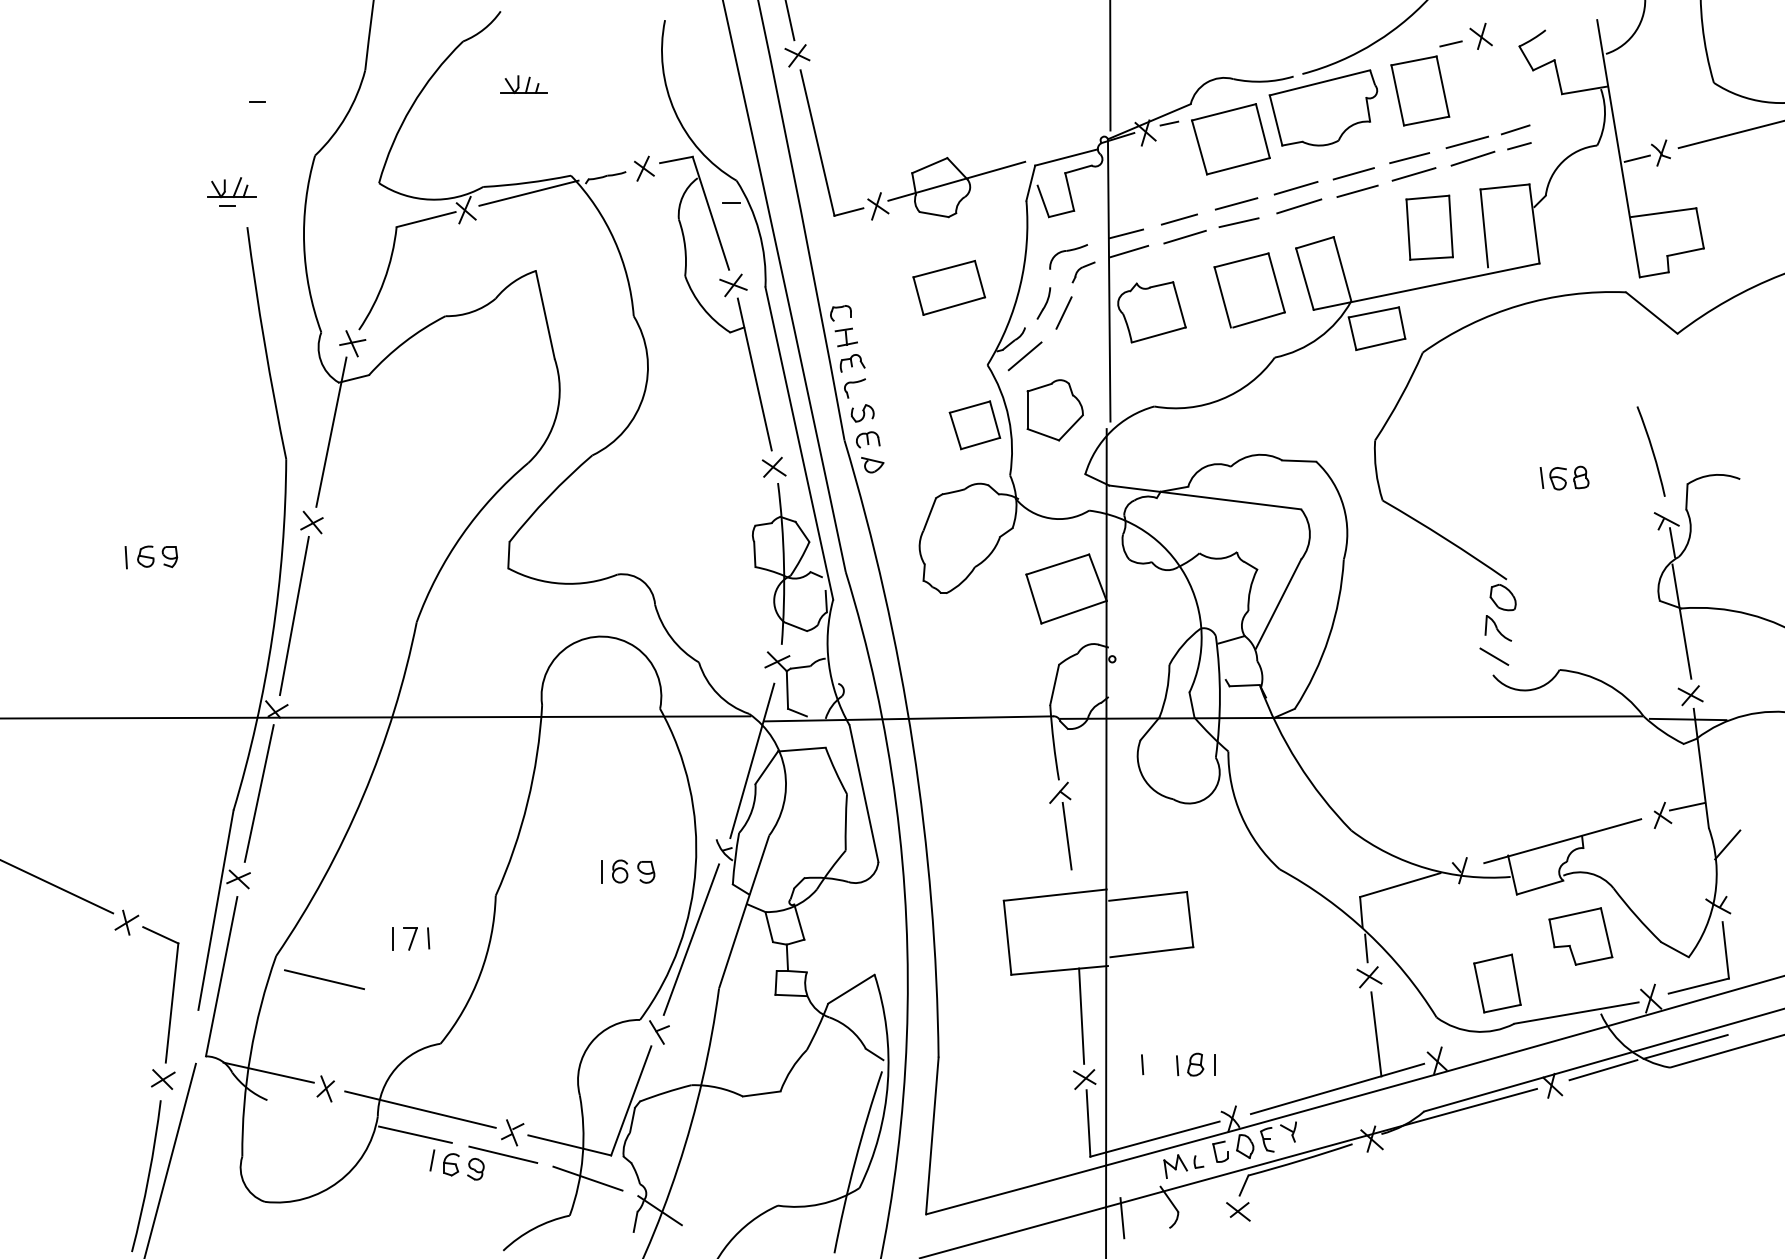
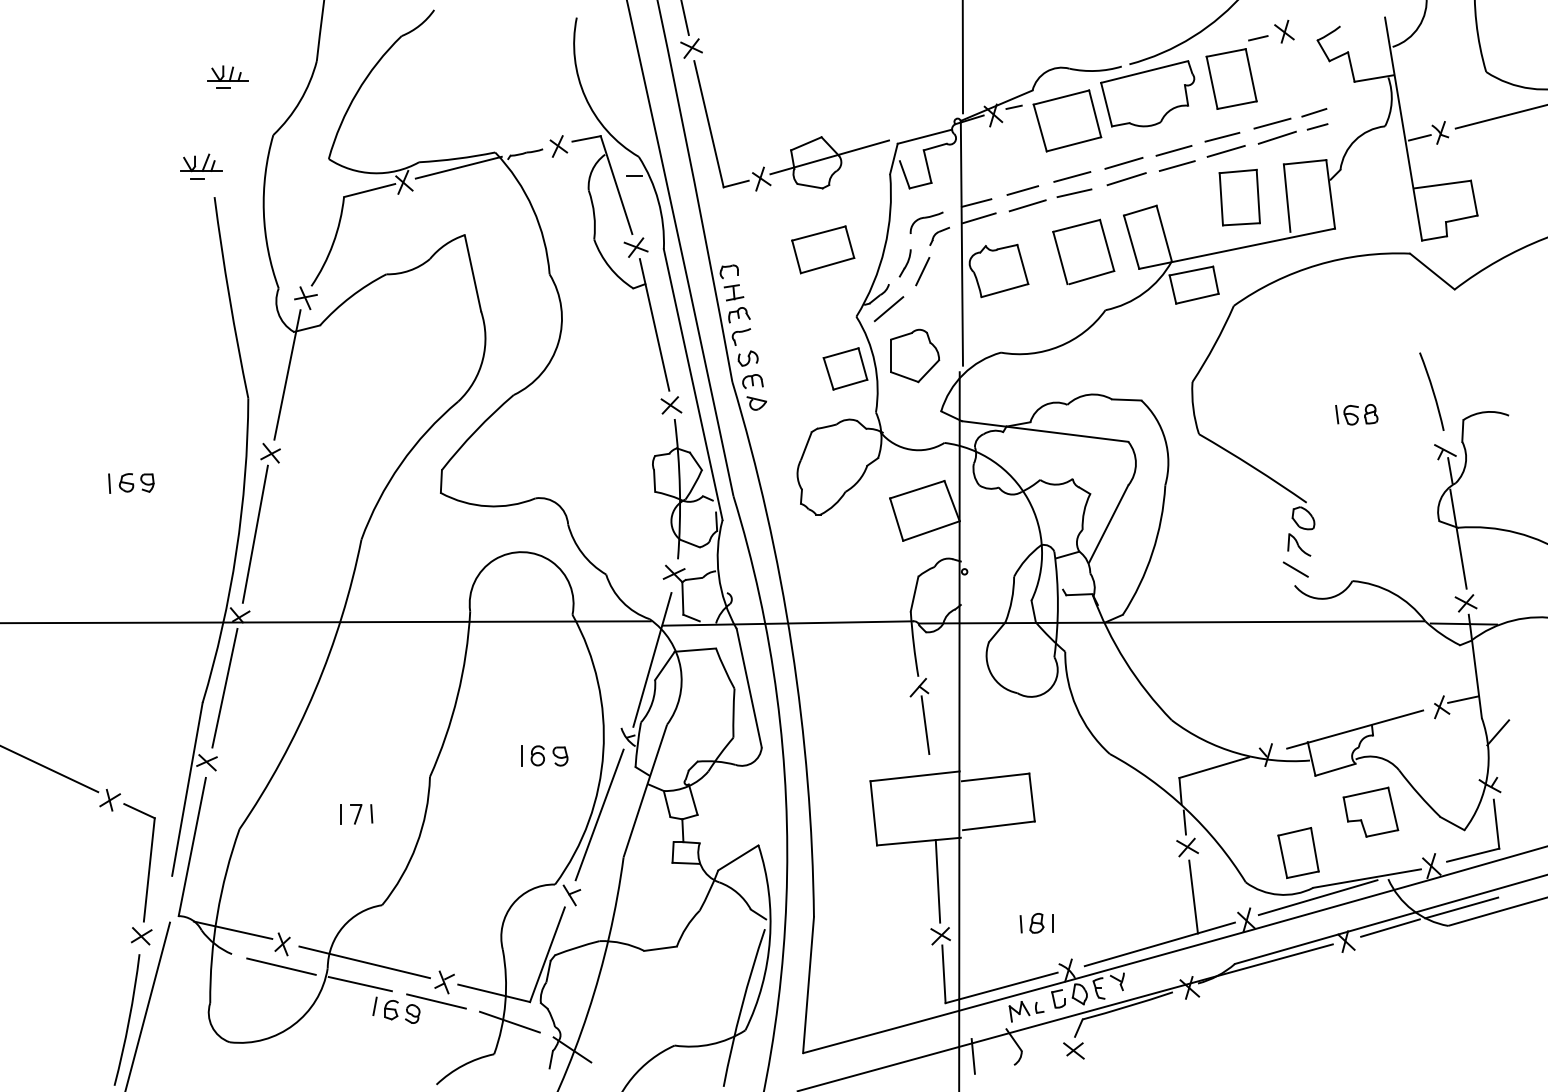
part: (523, 84) -> (227, 73), moved
line: (324, 979) -> (281, 966), moved
line: (1519, 1034) -> (1317, 897), added
line: (1142, 1064) -> (990, 923), removed

